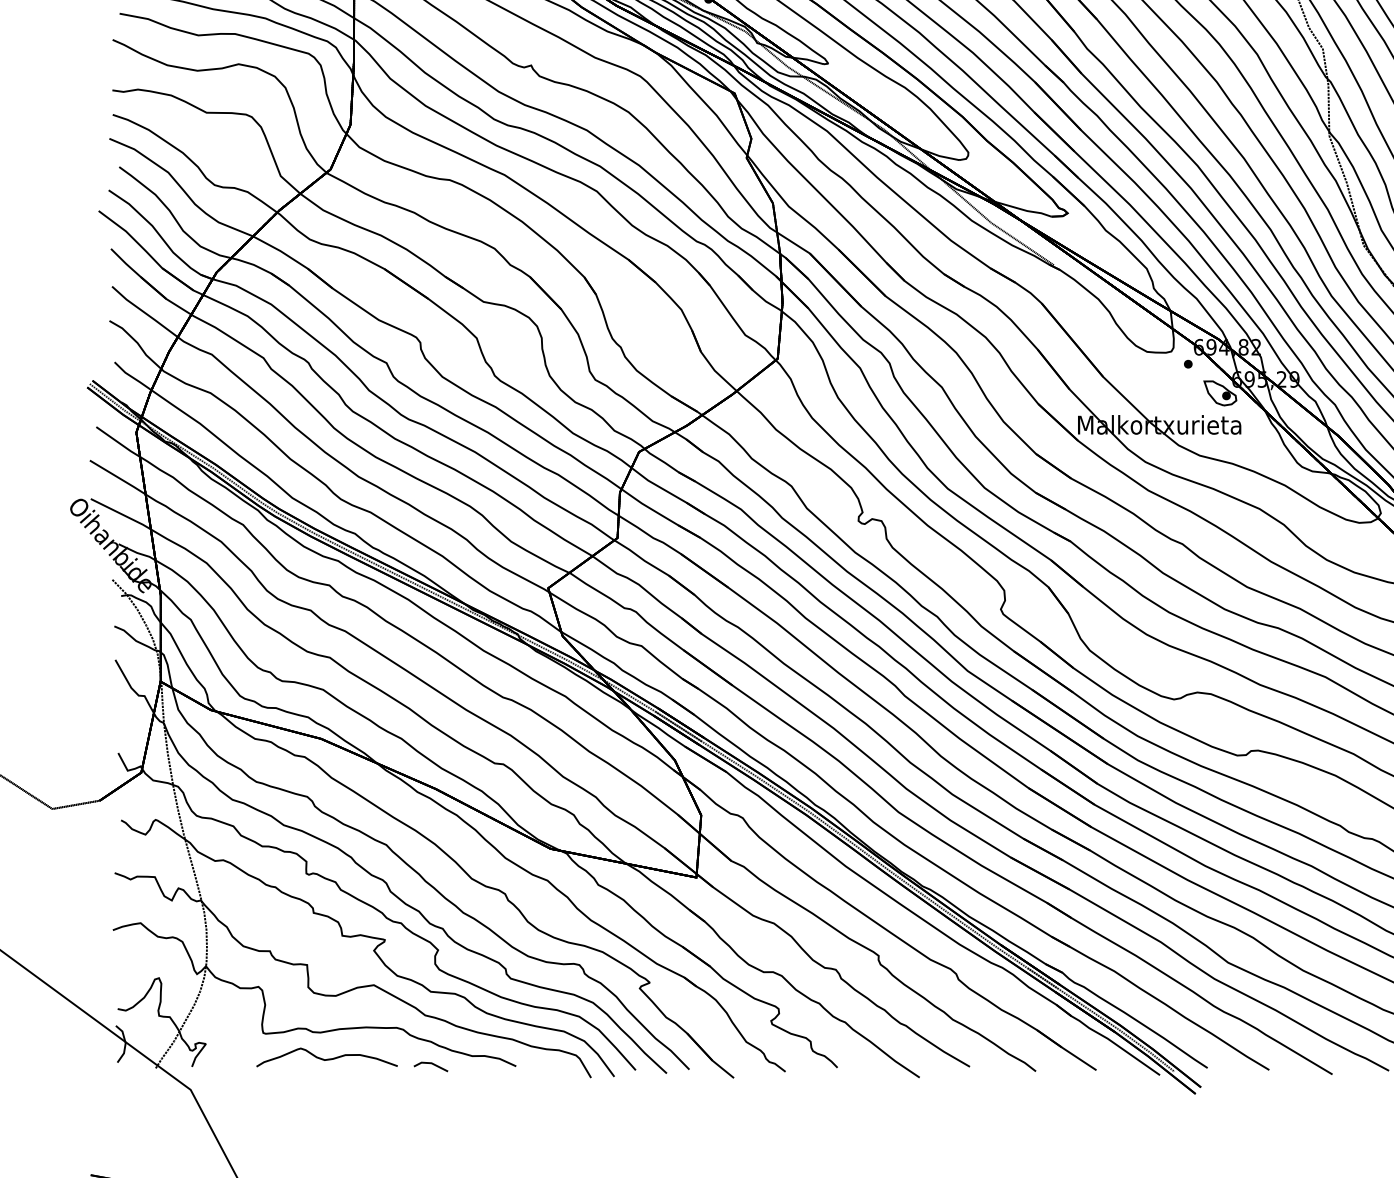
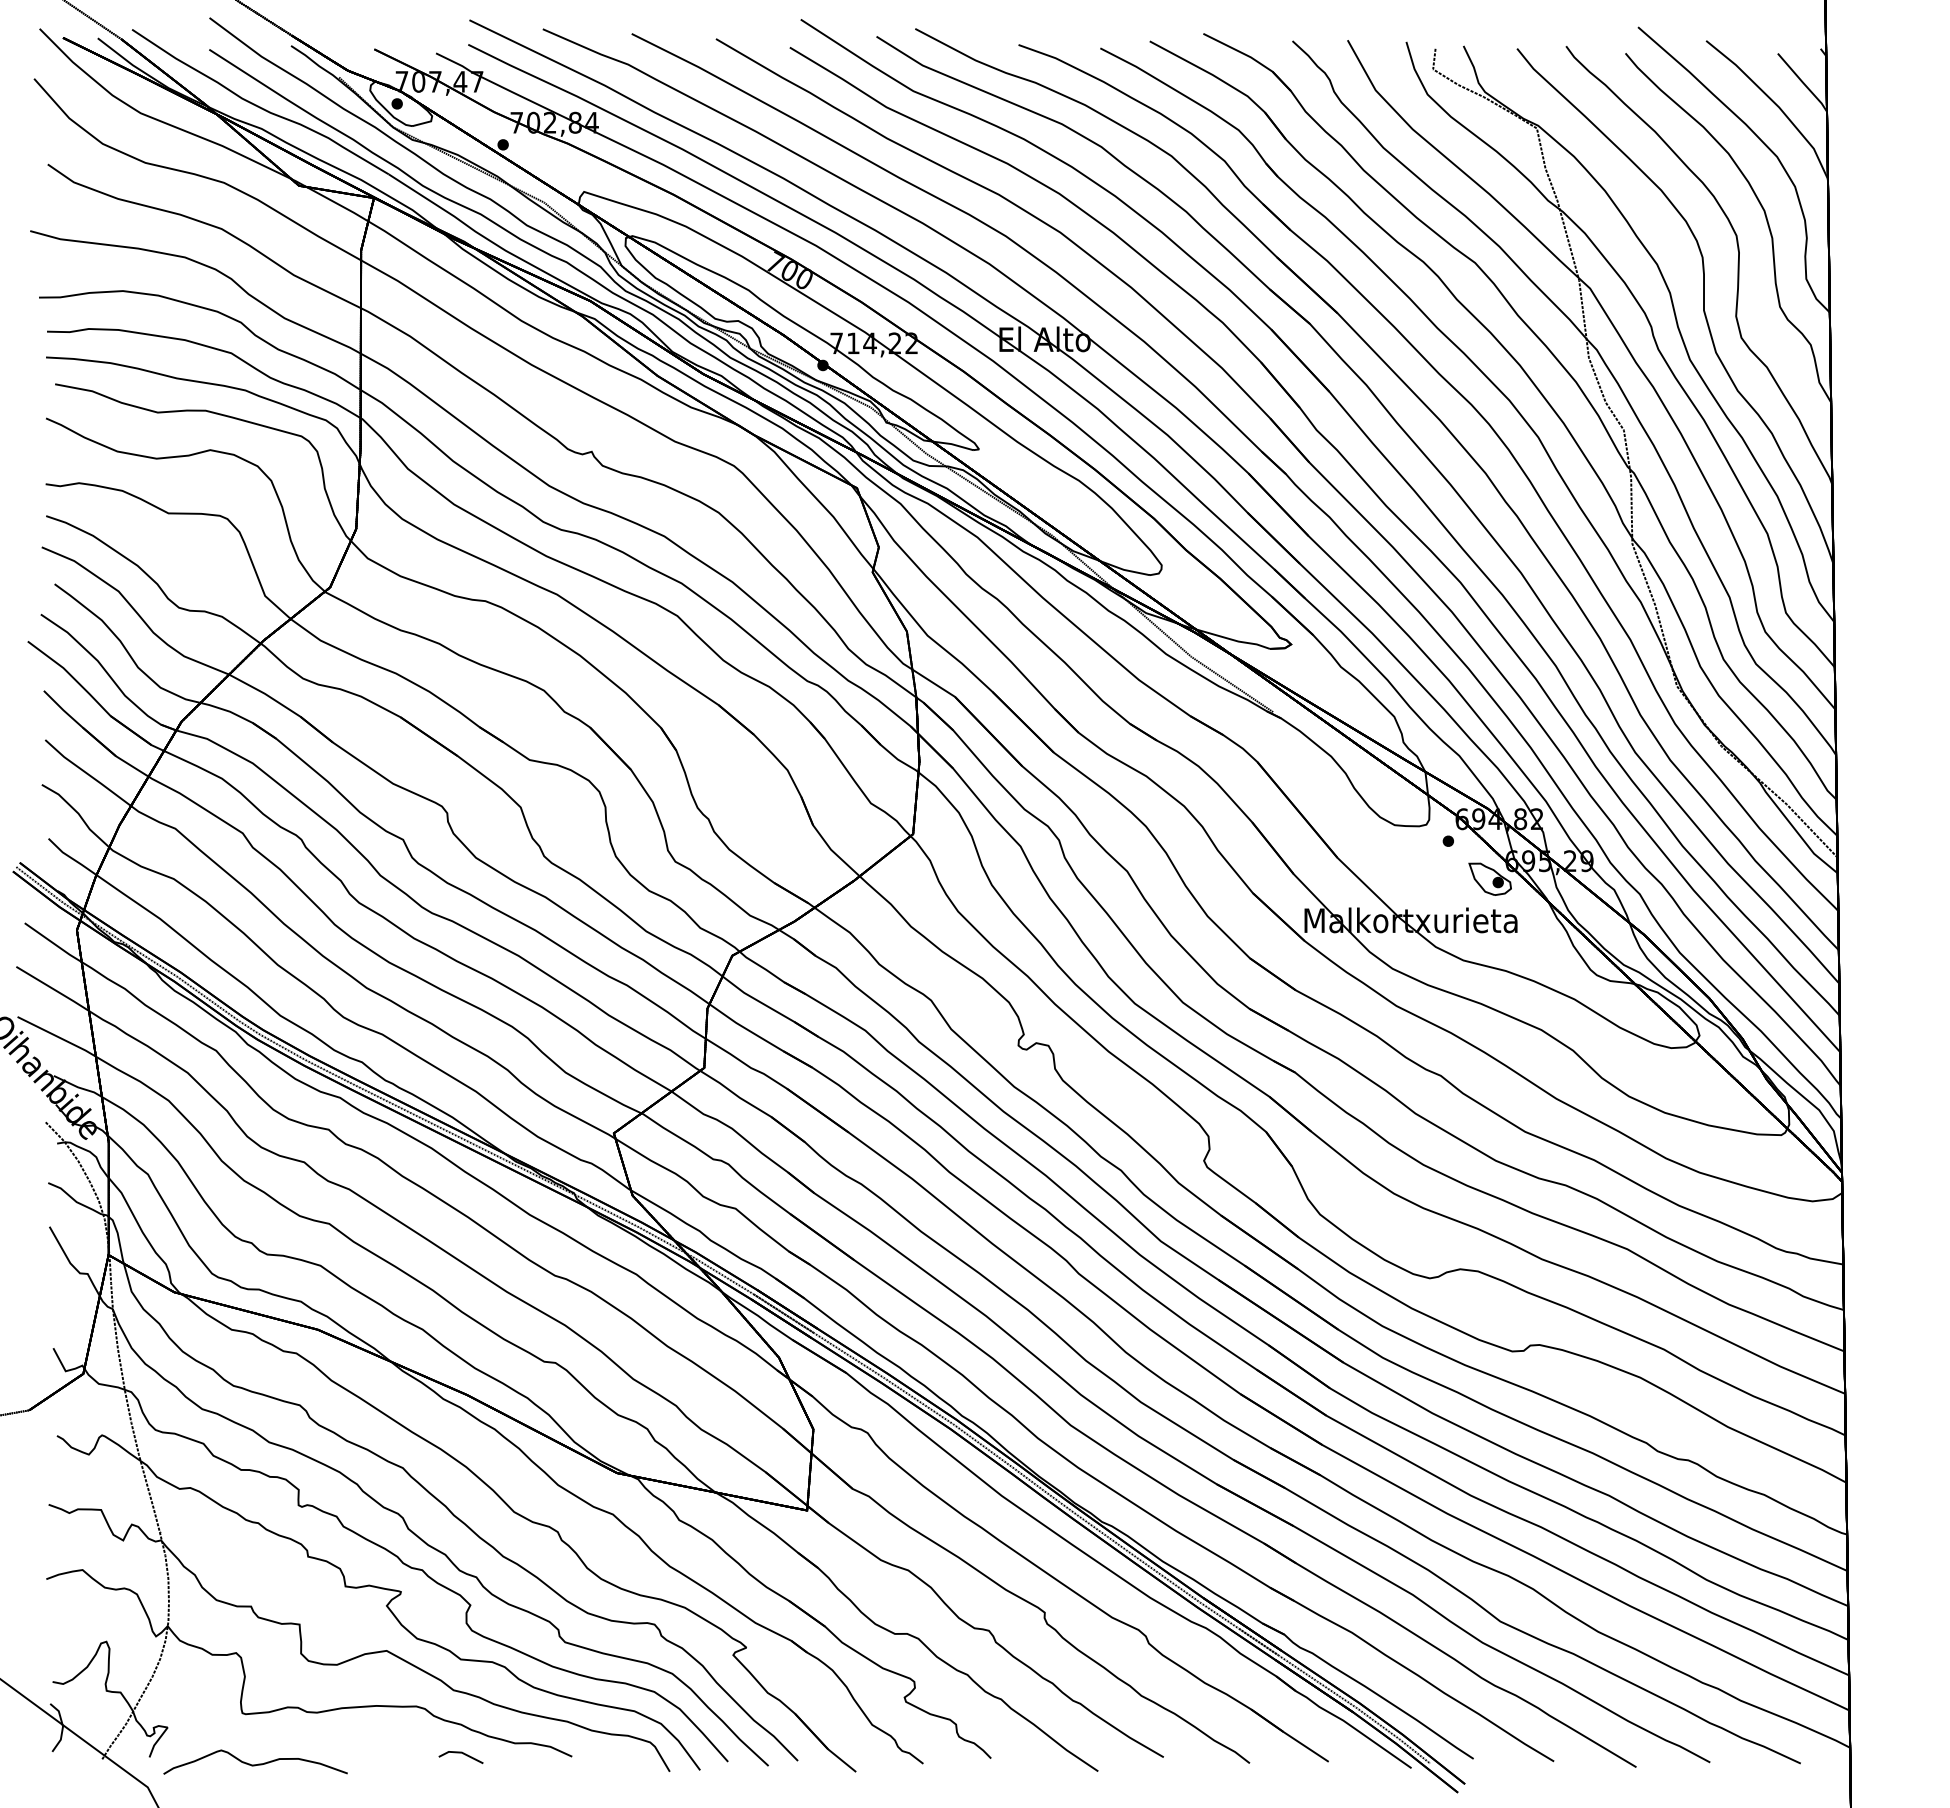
curve: (327, 1059) -> (255, 1764), moved

